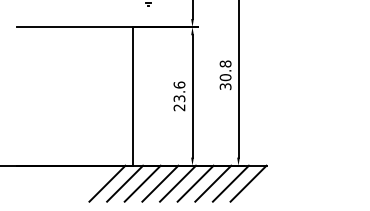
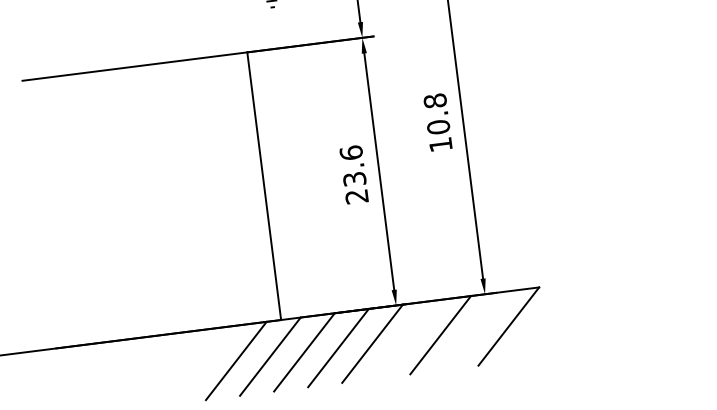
text: (225, 86) -> (440, 144), 30.8 -> 10.8
line: (195, 183) -> (406, 339), removed
line: (230, 183) -> (473, 330), removed

